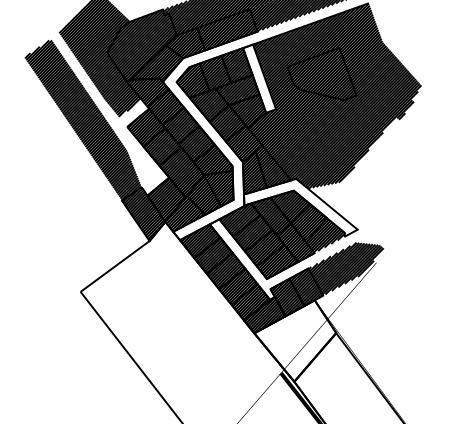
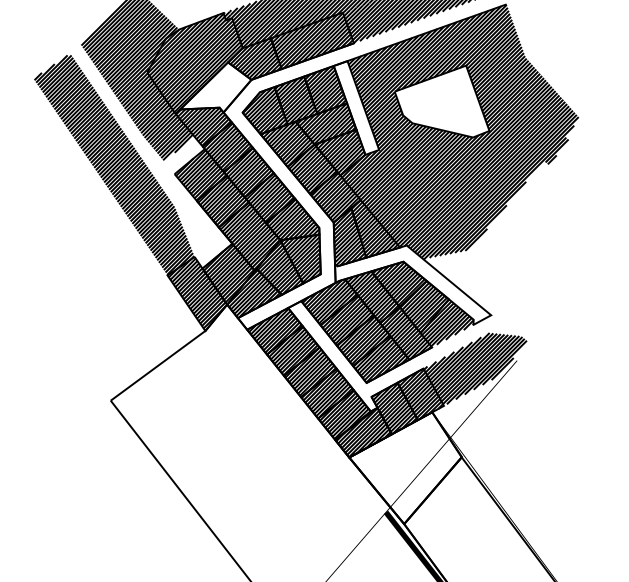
hatch: (156, 63) -> (214, 87), removed
hatch: (321, 74) -> (441, 102), removed

